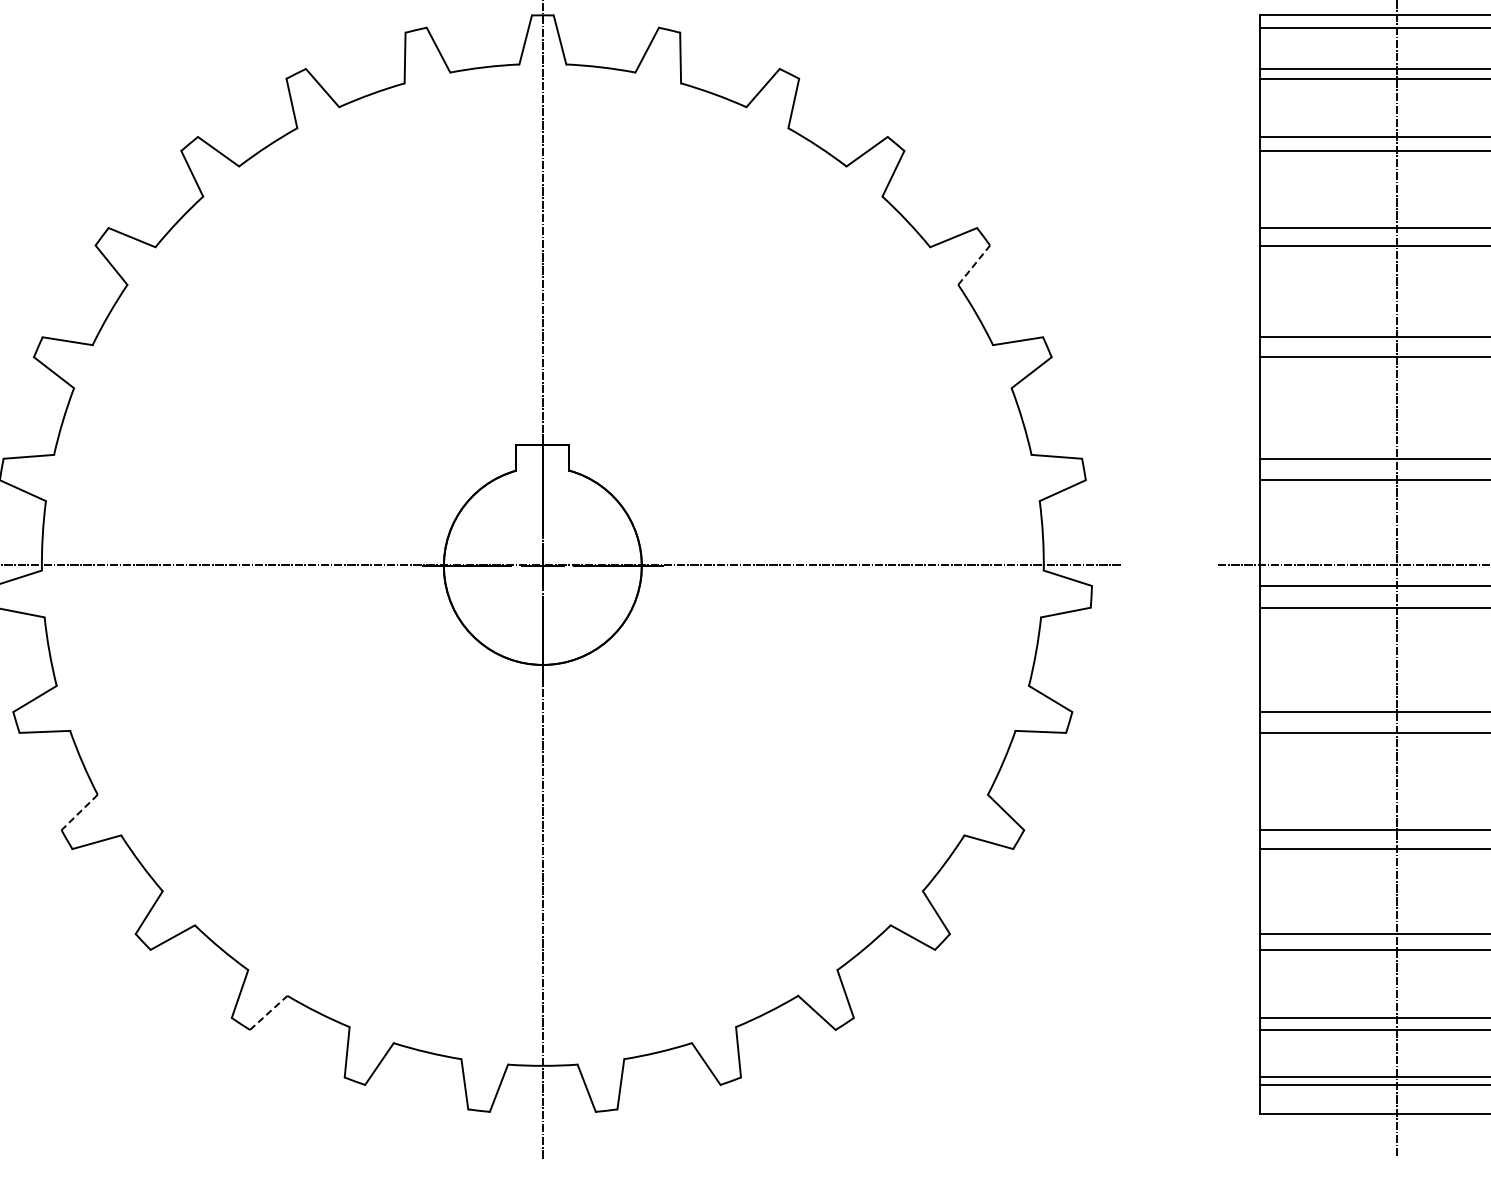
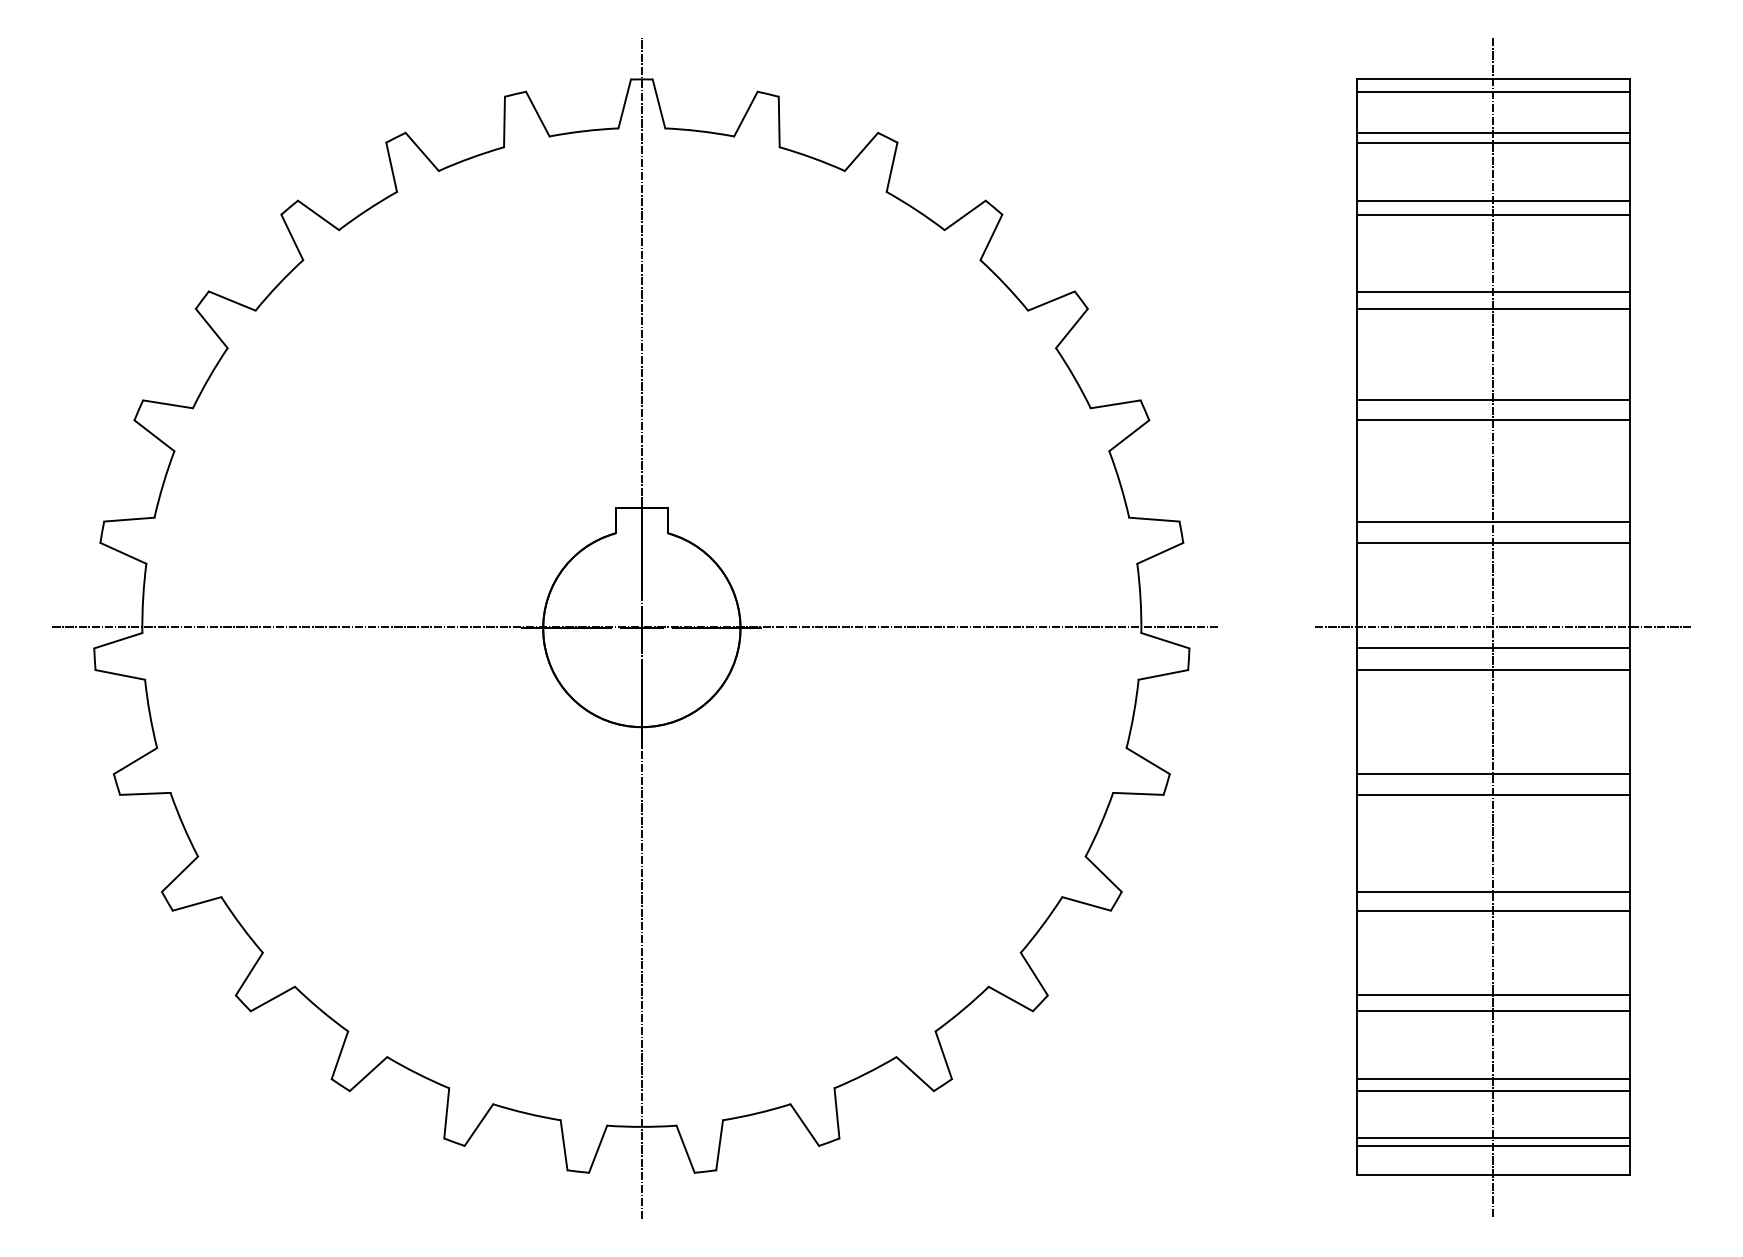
line: (974, 265) -> (1072, 328), dashed -> solid
line: (79, 812) -> (179, 874), dashed -> solid
line: (268, 1012) -> (368, 1073), dashed -> solid

